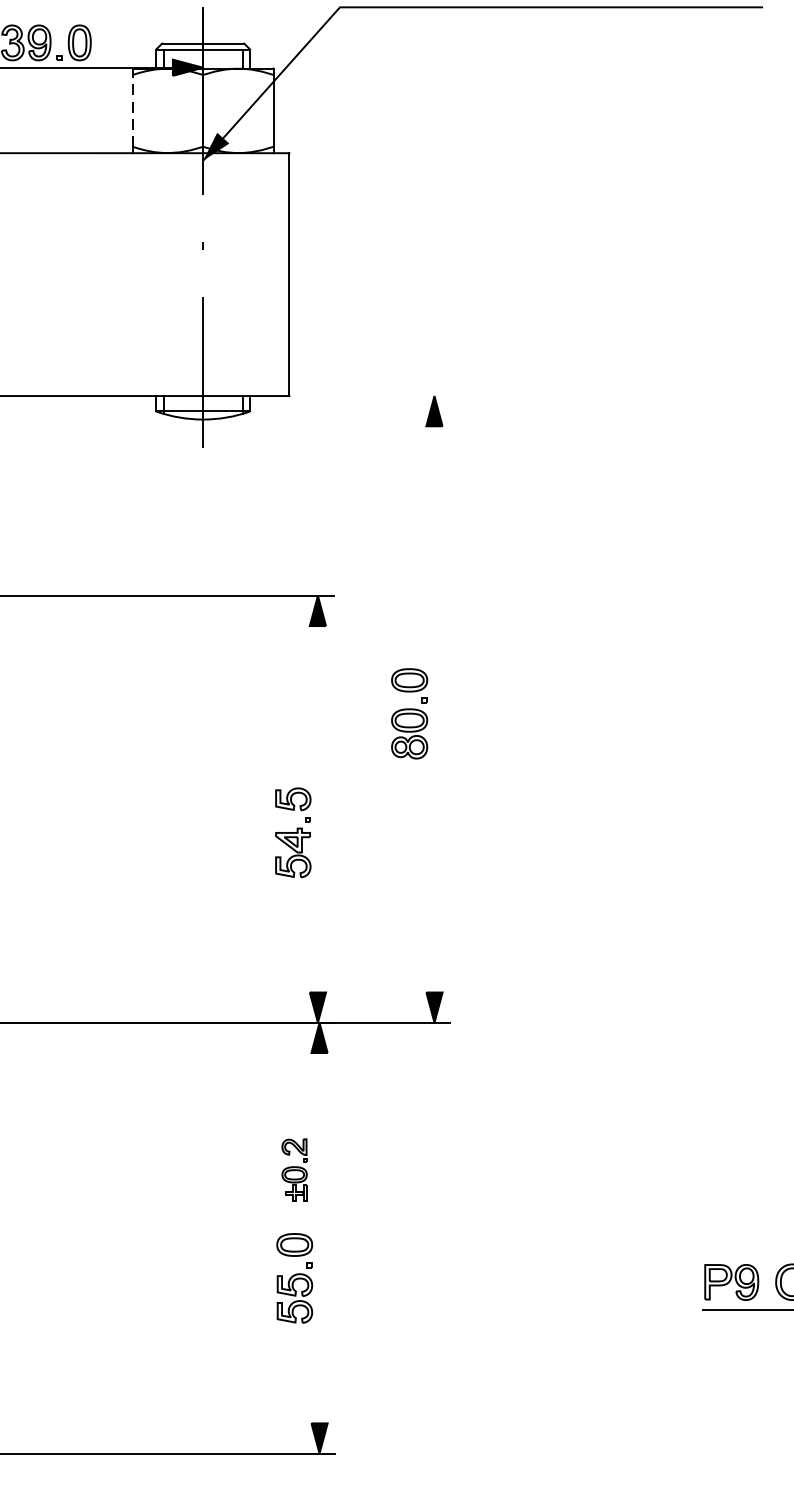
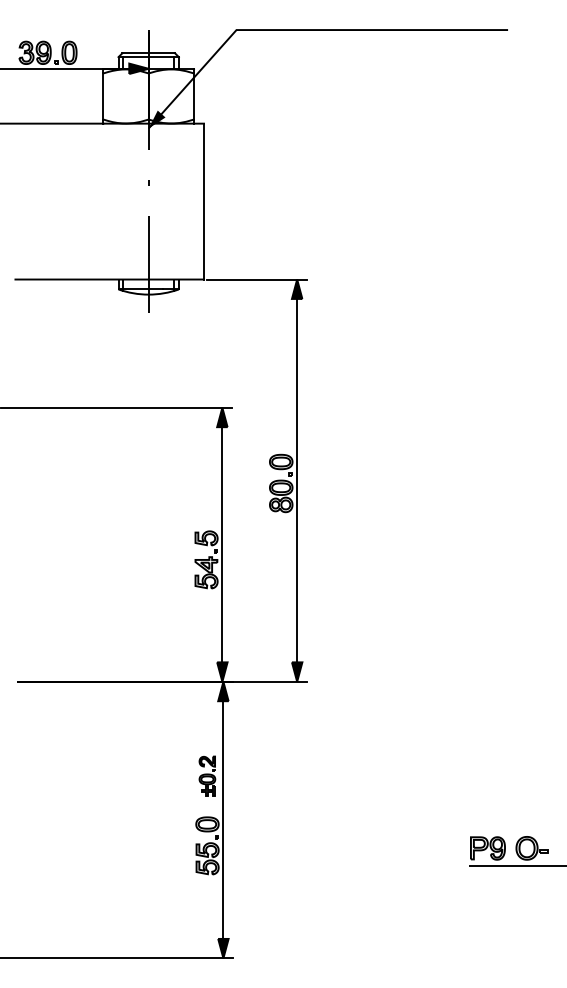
line: (132, 110) -> (103, 96), dashed -> solid
line: (372, 395) -> (257, 279), added
line: (434, 709) -> (297, 480), added
line: (318, 808) -> (222, 544), added
line: (319, 1237) -> (223, 819), added

